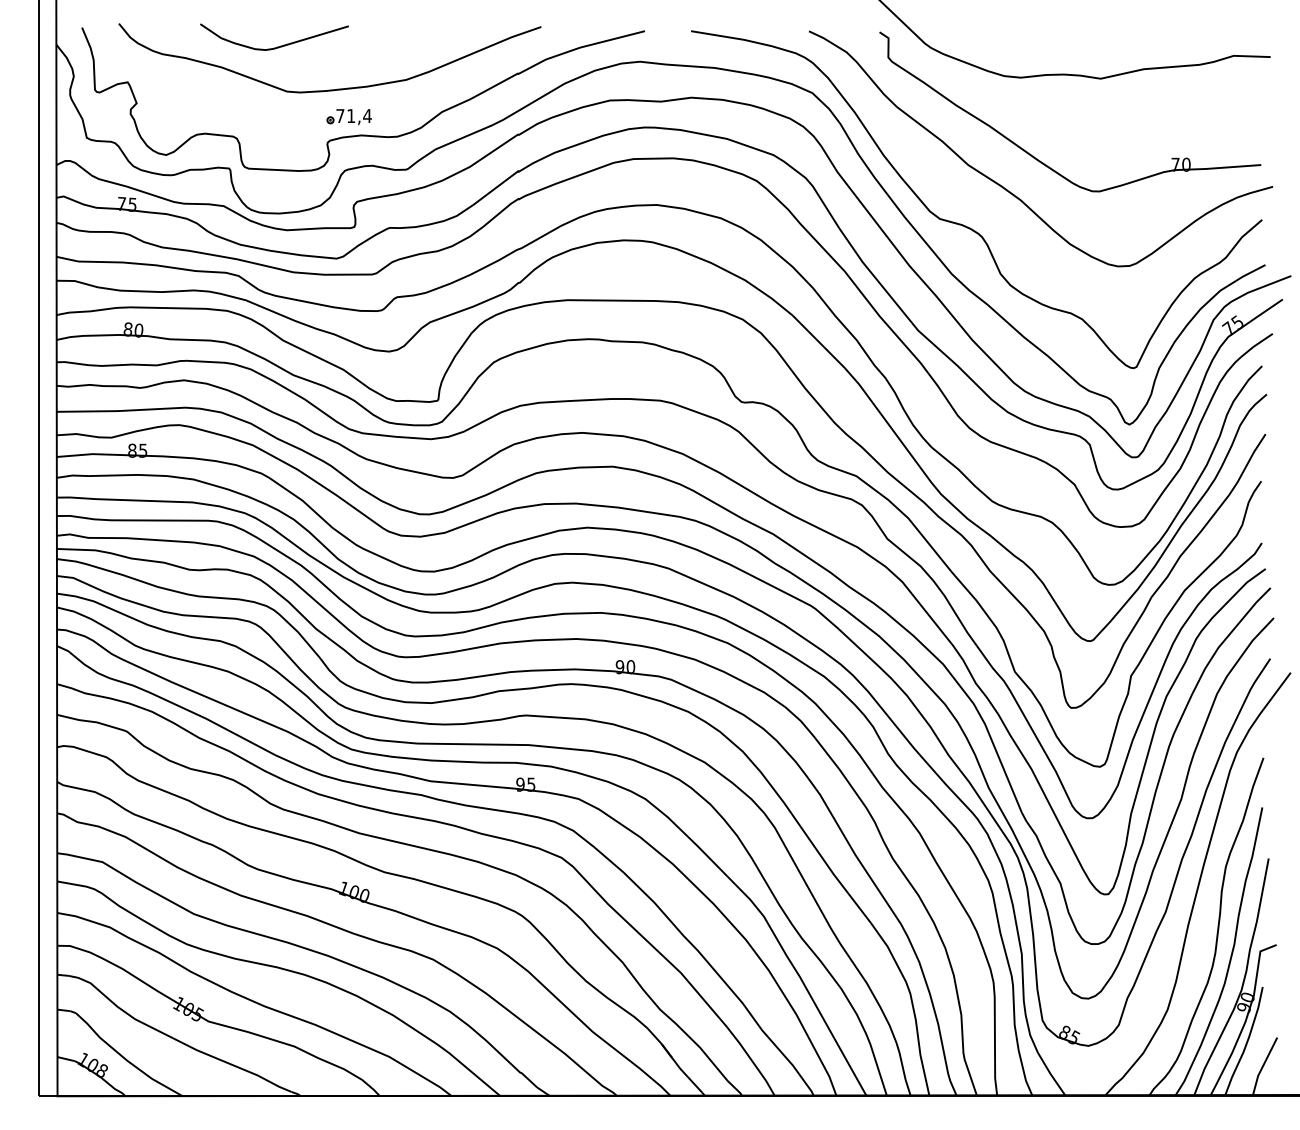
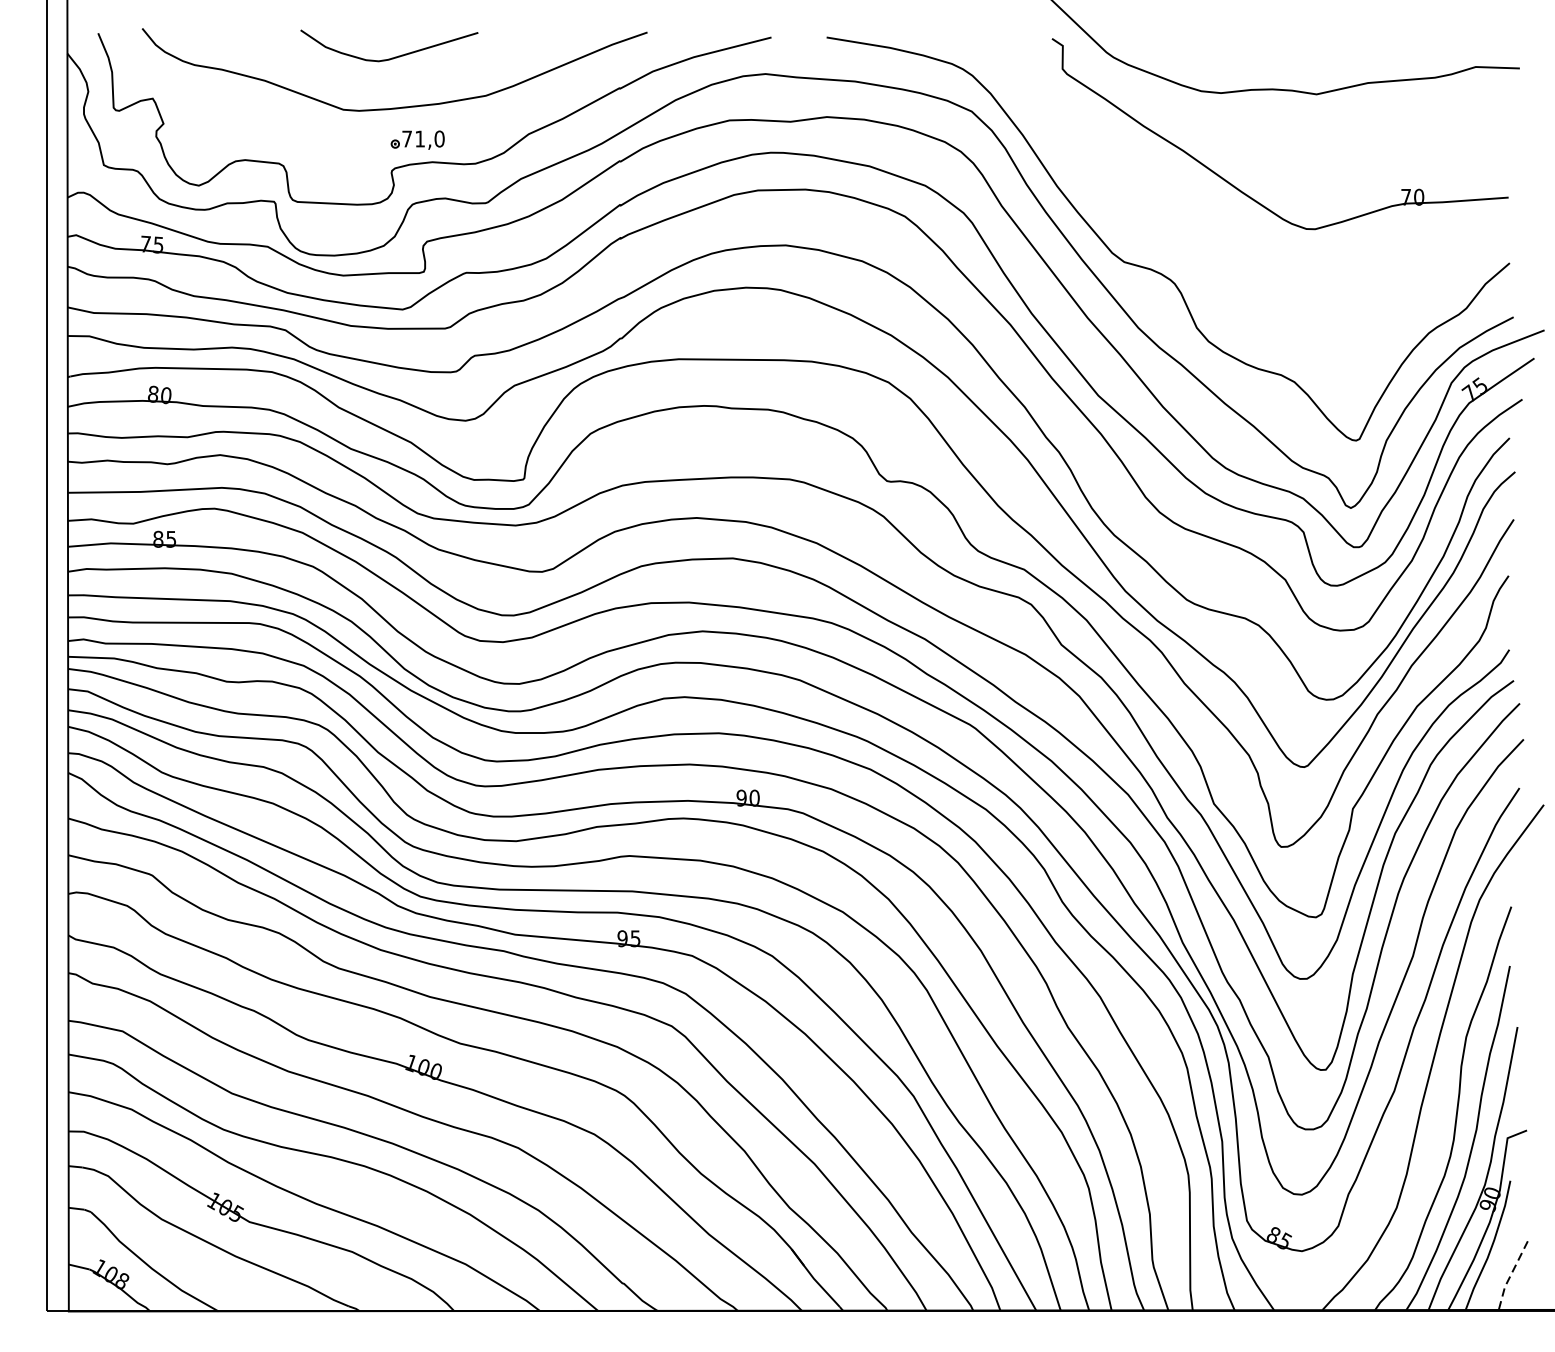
curve: (277, 46) -> (392, 57), moved
text: (367, 116) -> (439, 139), 71,4 -> 71,0
curve: (1013, 193) -> (1212, 231), removed
line: (1263, 1066) -> (1511, 1275), solid -> dashed

